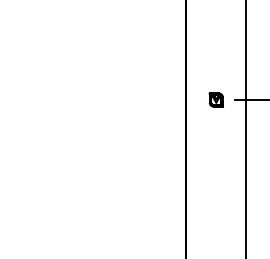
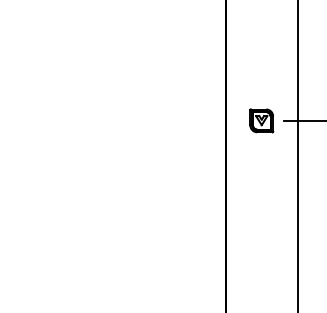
part: (216, 99) -> (261, 120), size x1.43

